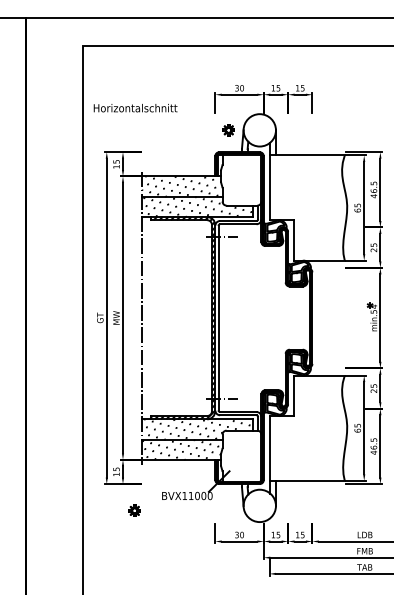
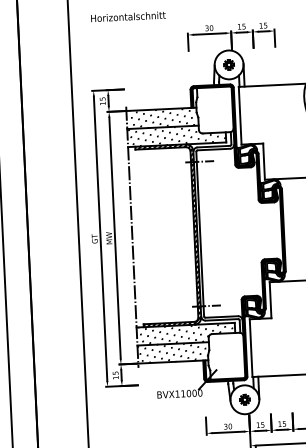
text: (135, 108) -> (128, 17), moved
part: (228, 130) -> (228, 65), moved
part: (134, 510) -> (244, 399), moved

